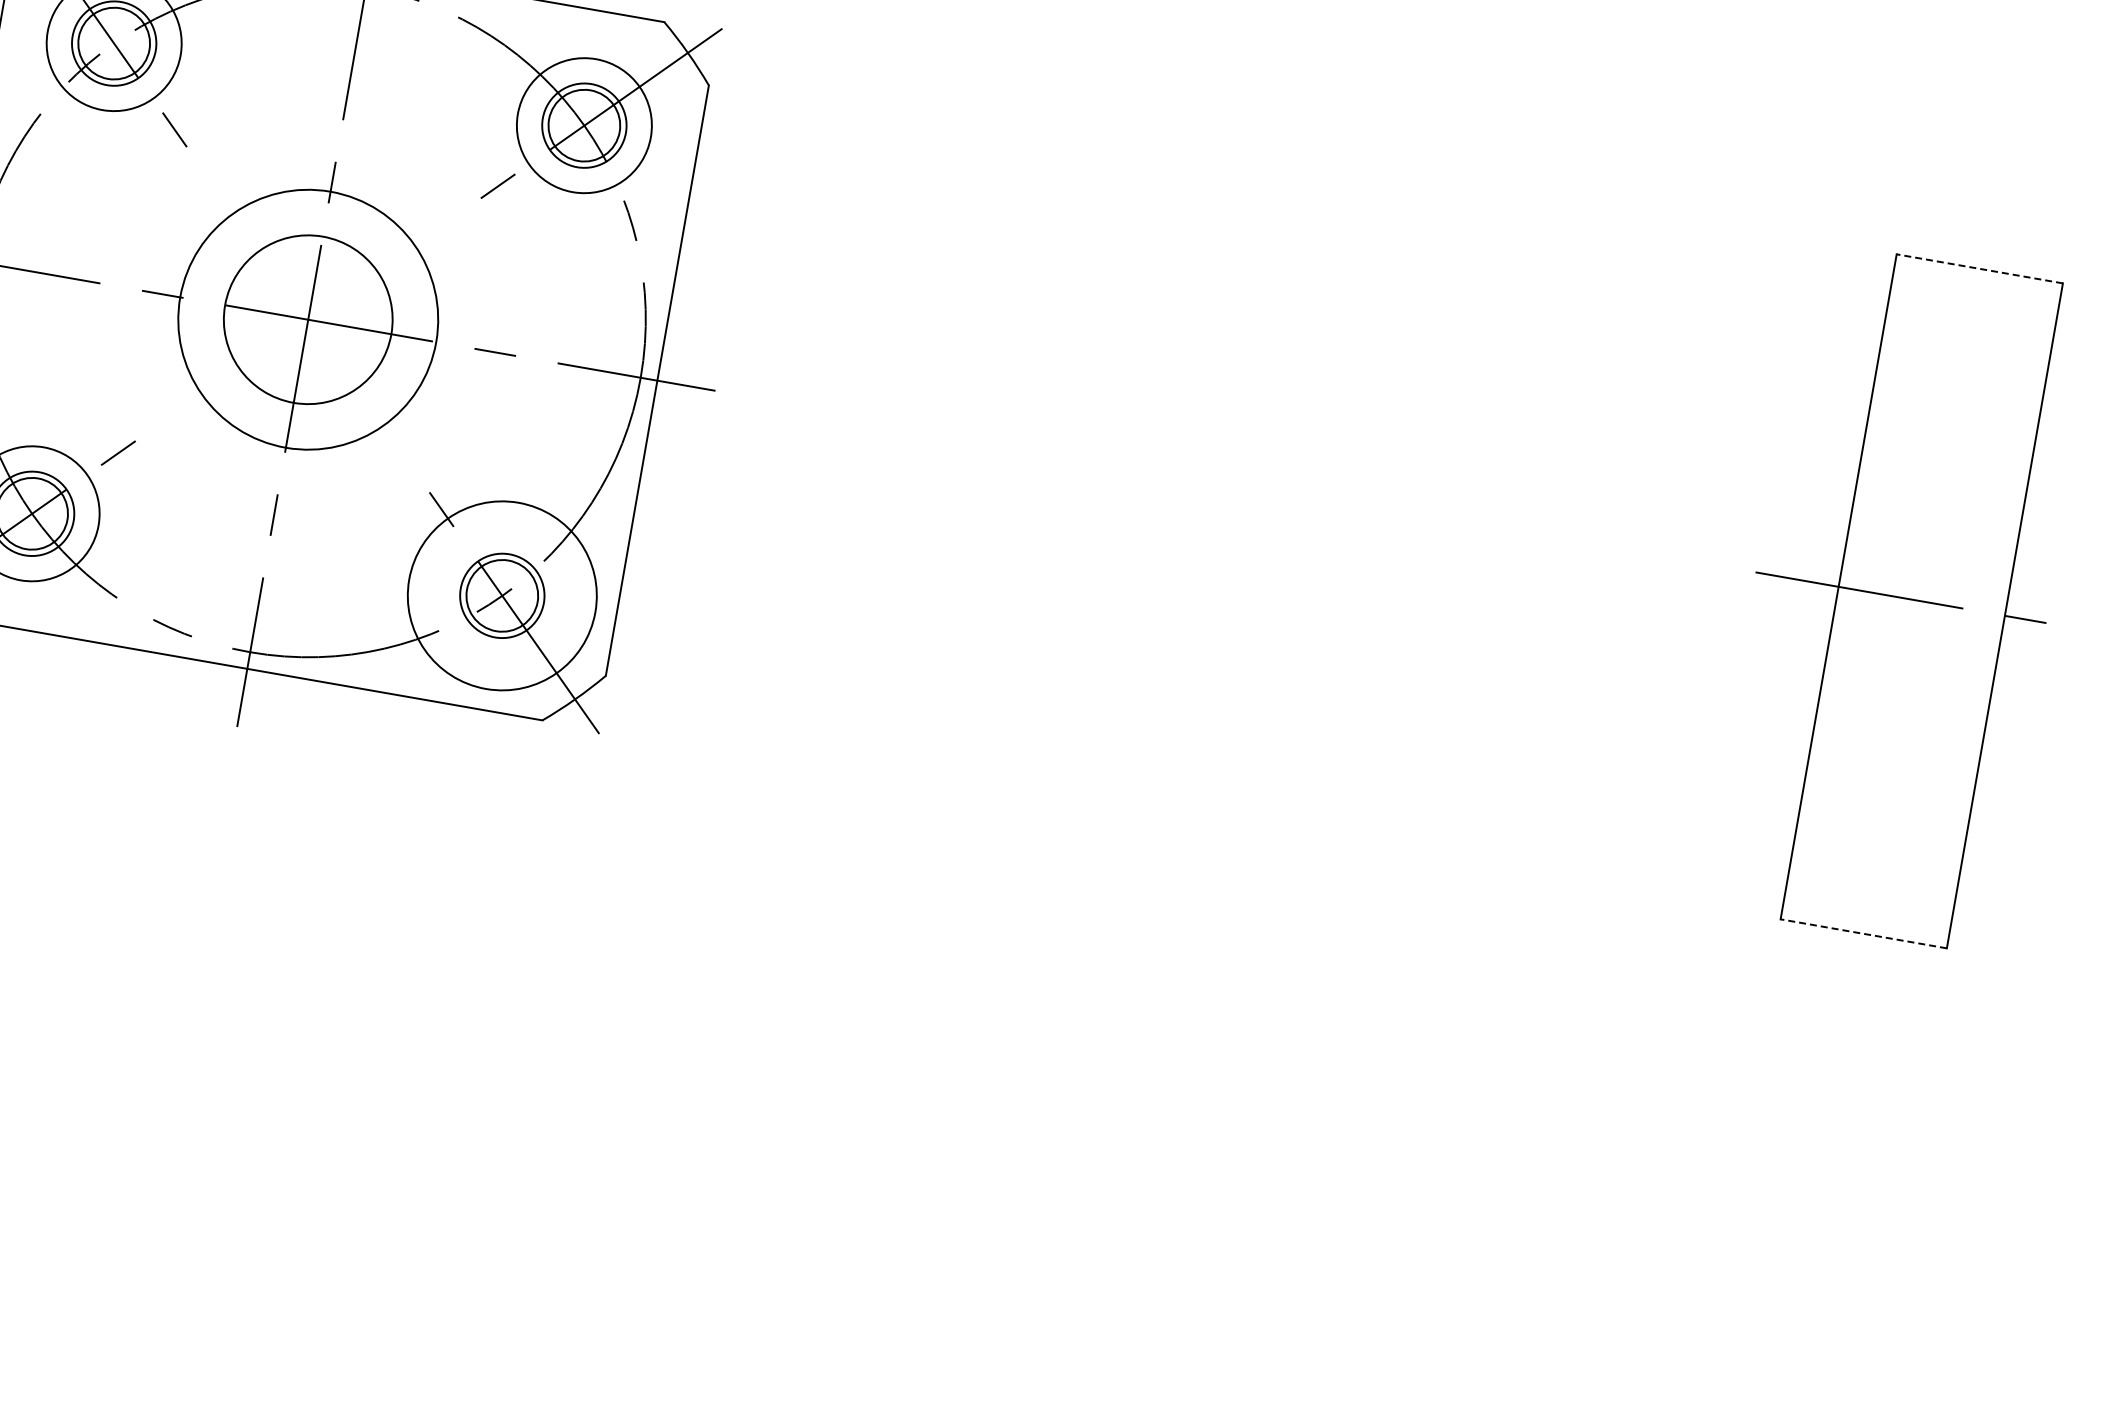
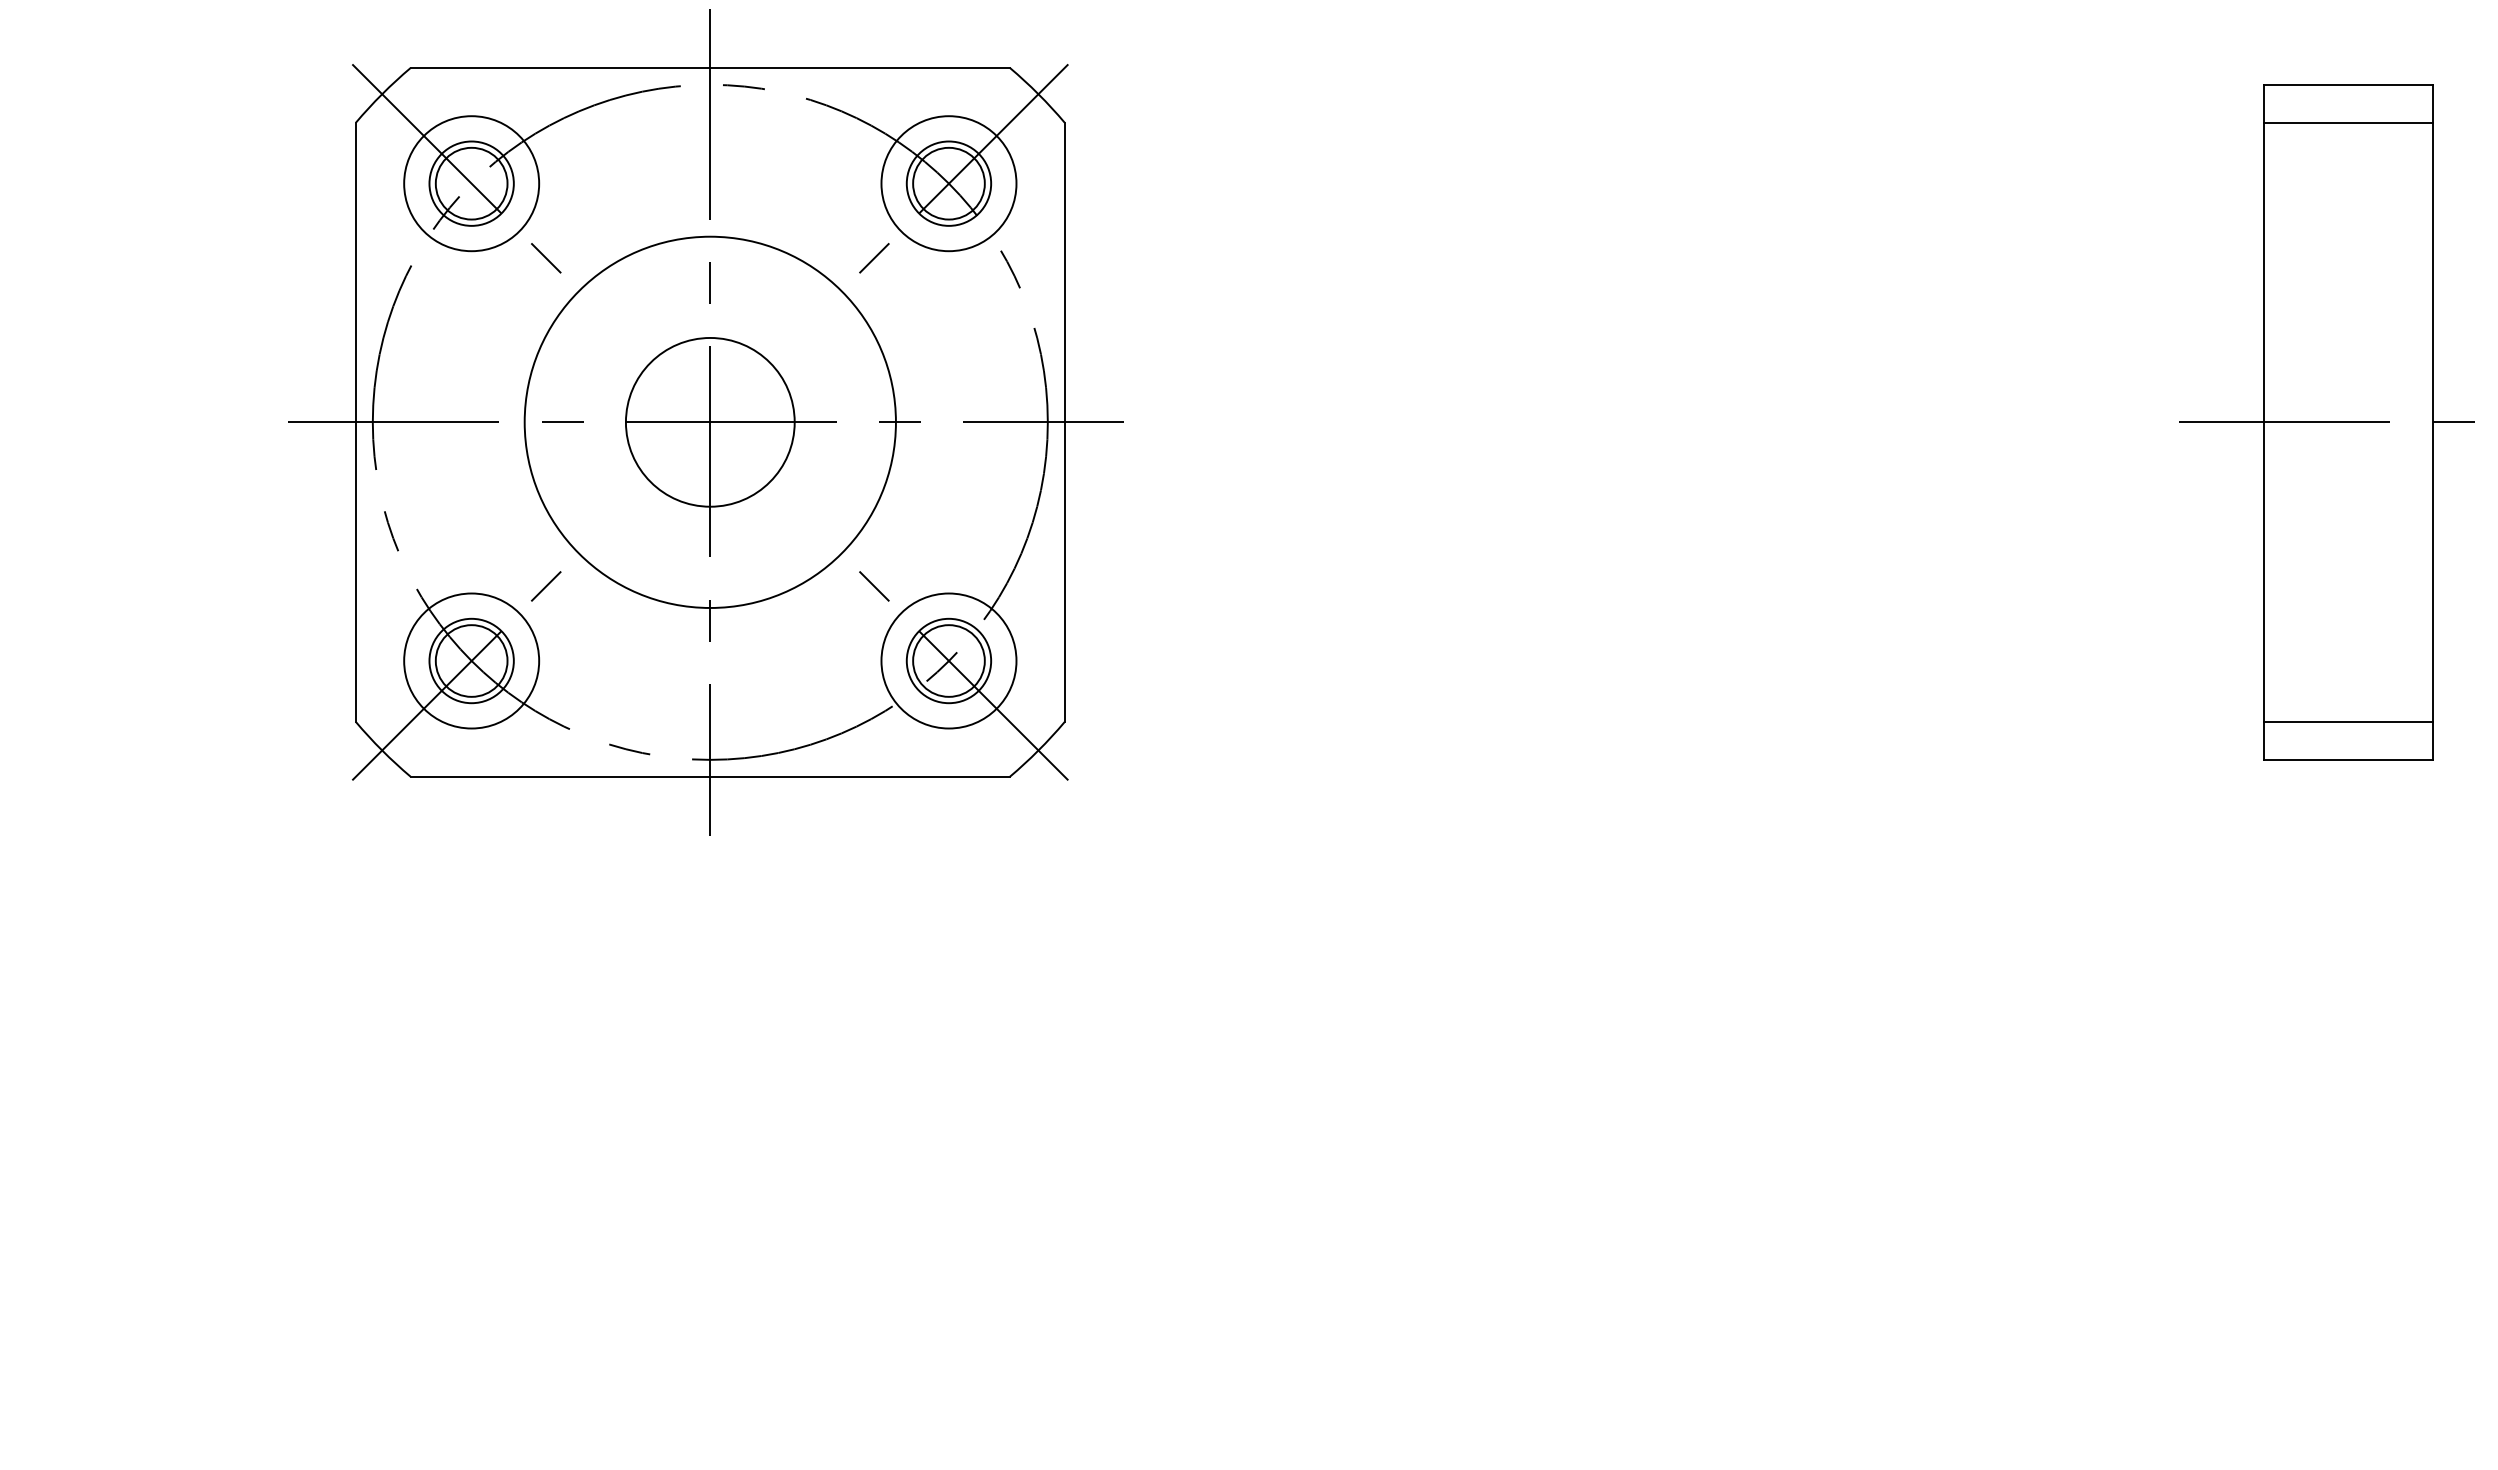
line: (1979, 268) -> (2347, 84), dashed -> solid
line: (1972, 305) -> (2347, 122), added
circle: (307, 318) -> (709, 421), size x1.43
circle: (501, 595) -> (948, 660), size x0.71
line: (1869, 895) -> (2347, 721), added
line: (1863, 933) -> (2347, 759), dashed -> solid

